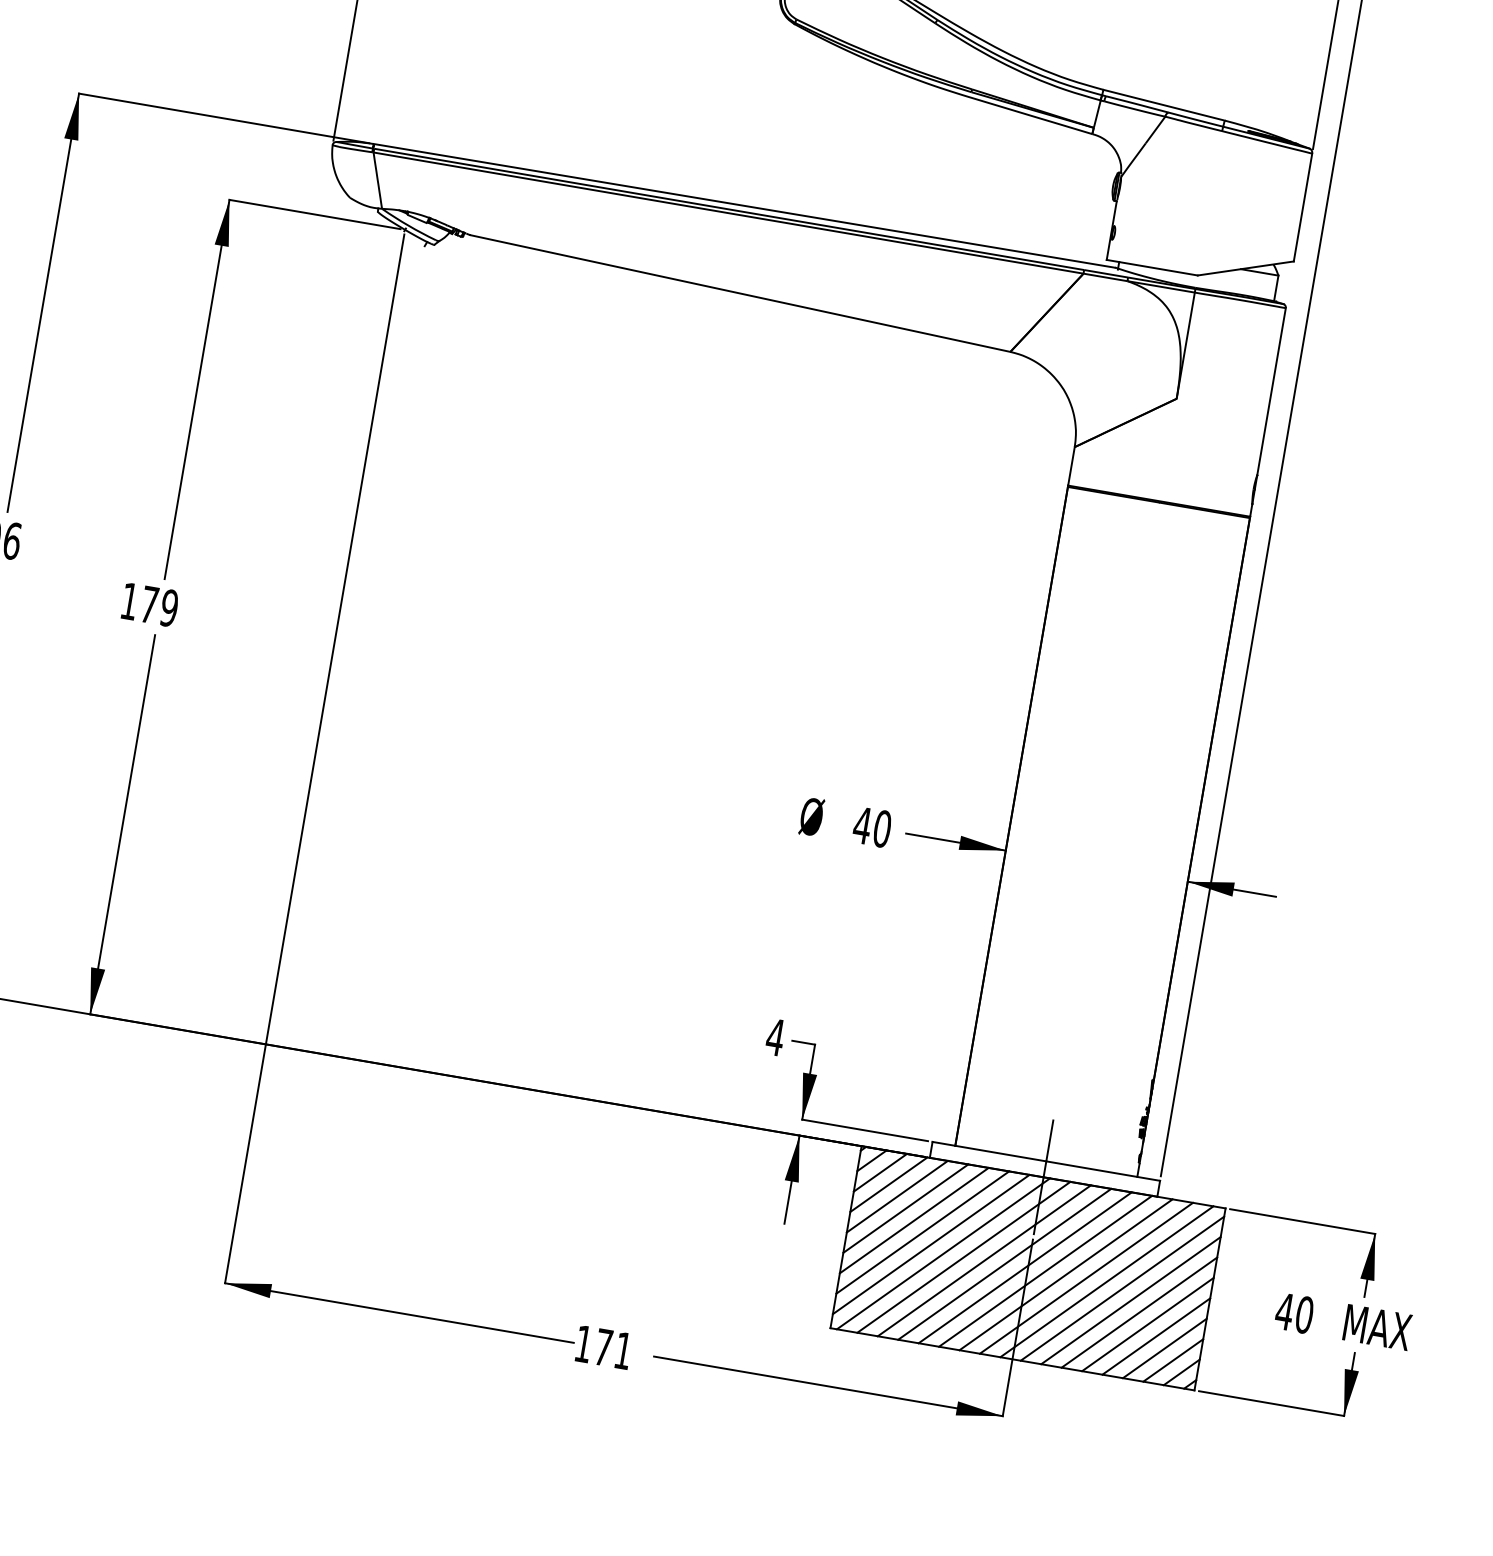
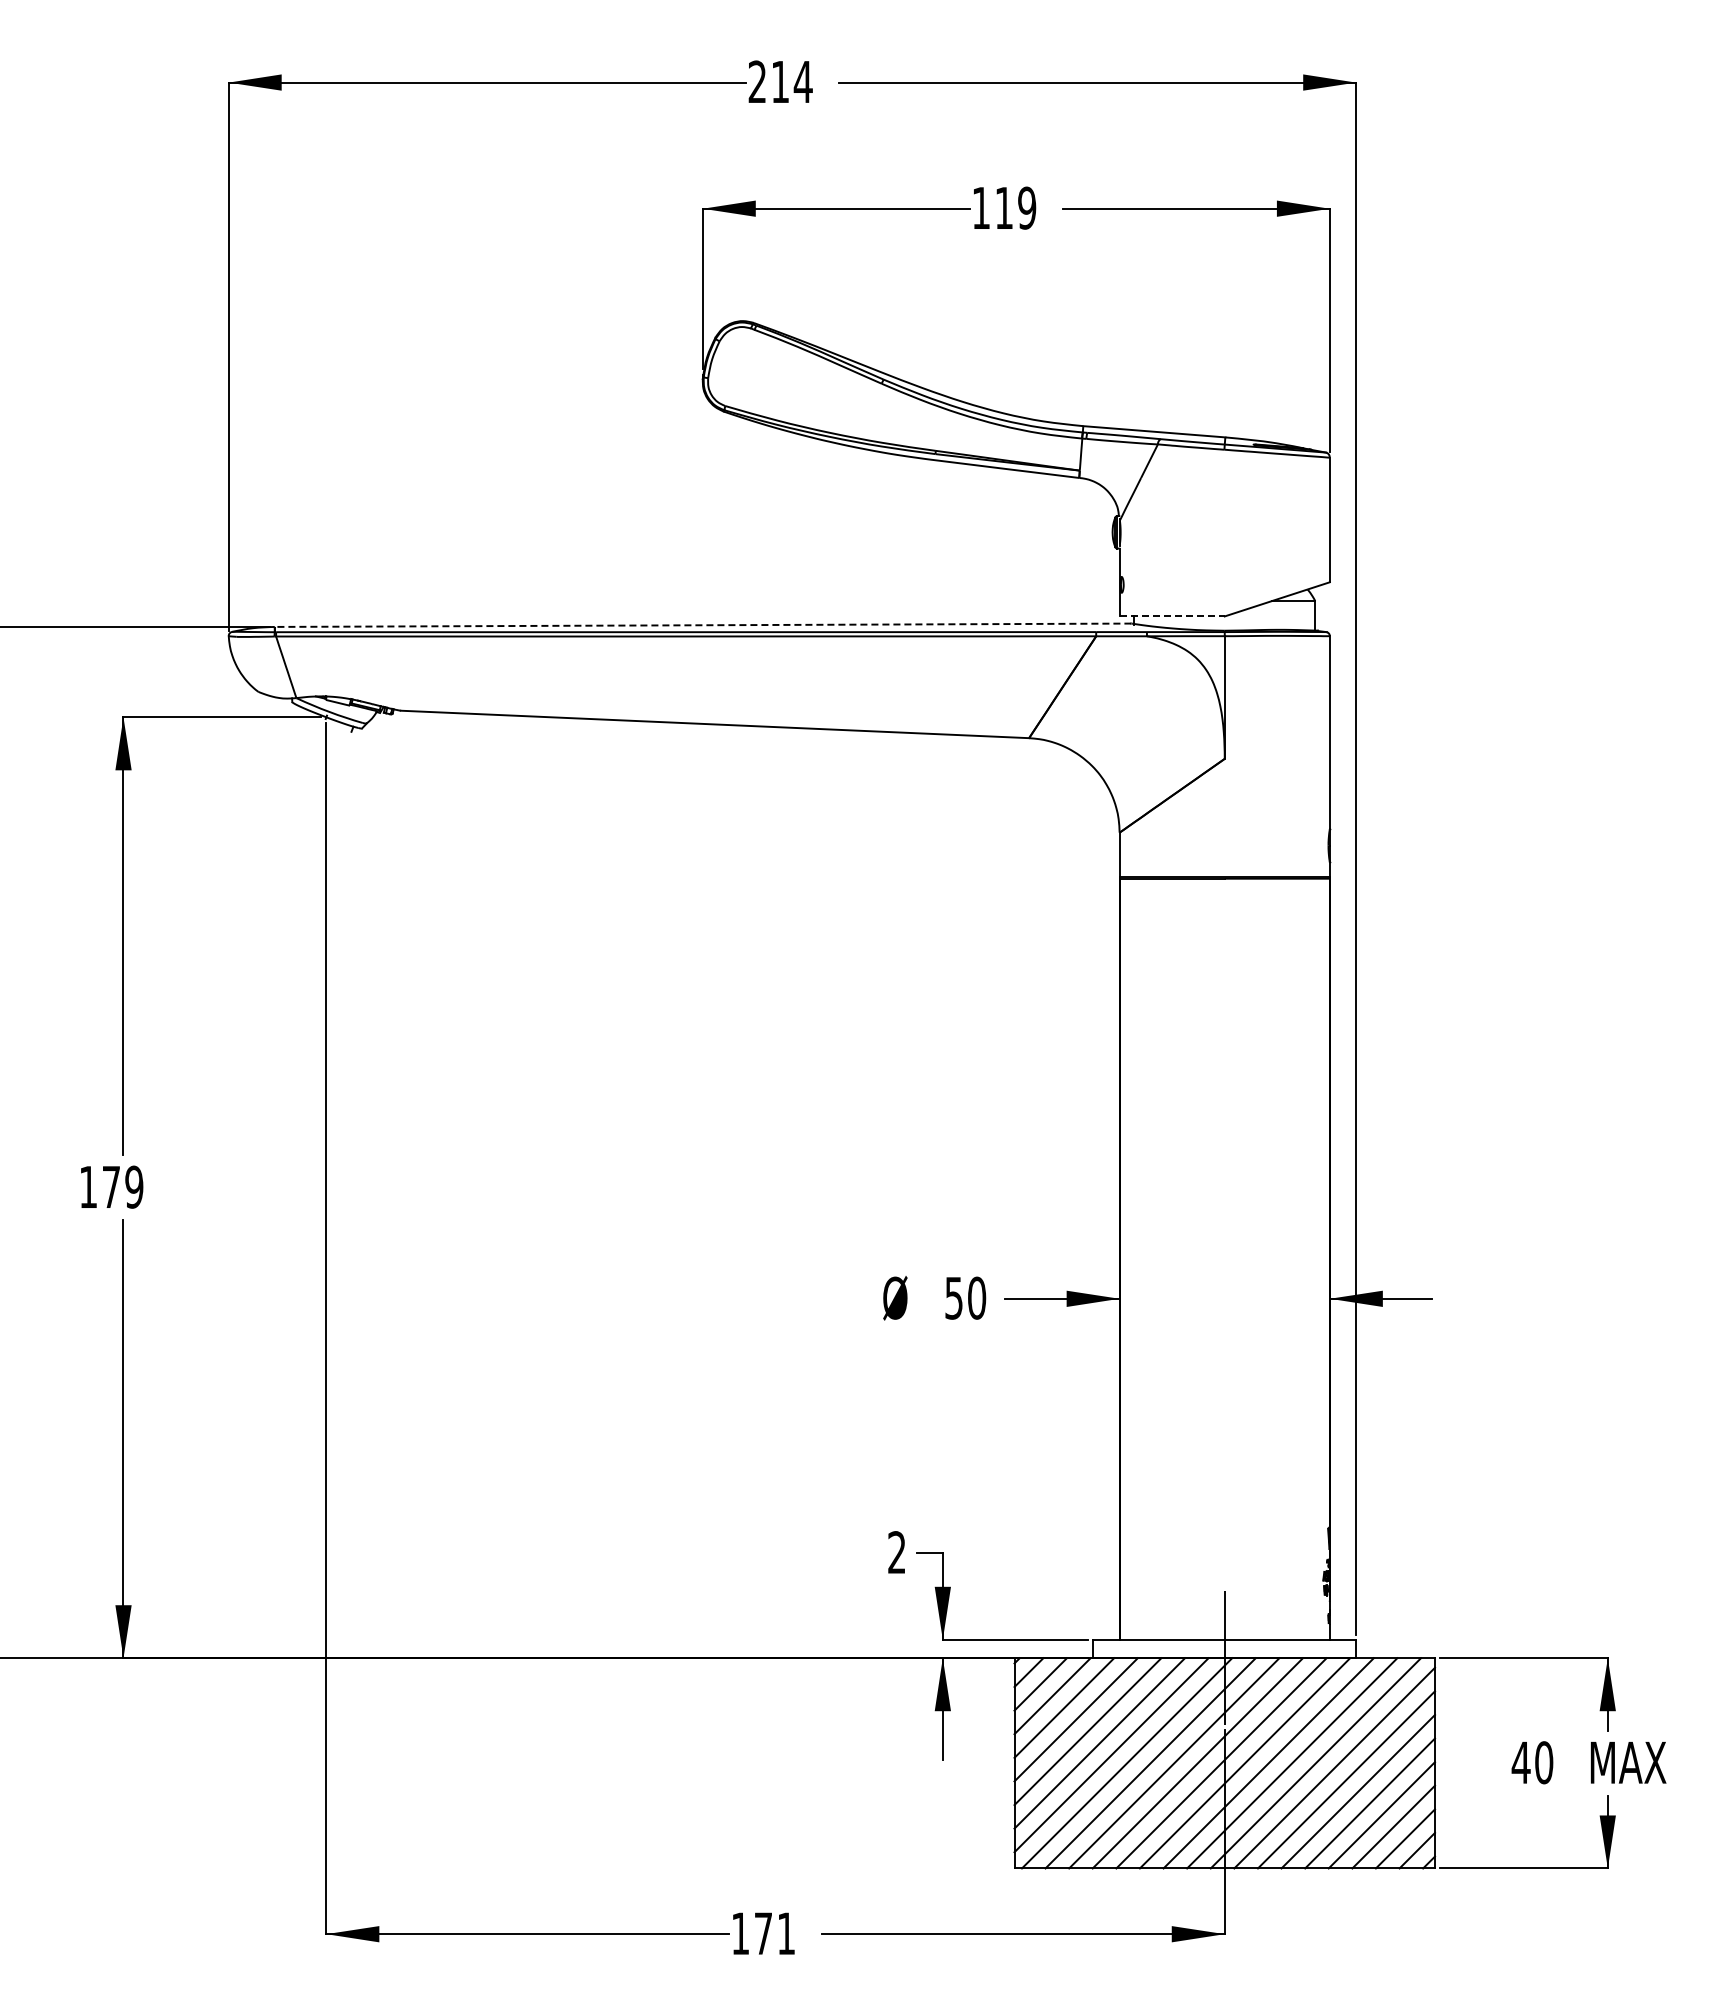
line: (744, 206) -> (702, 625), solid -> dashed
line: (1152, 267) -> (1172, 616), solid -> dashed
text: (862, 825) -> (953, 1298), 40 -> 50
text: (775, 1037) -> (896, 1552), 4 -> 2

